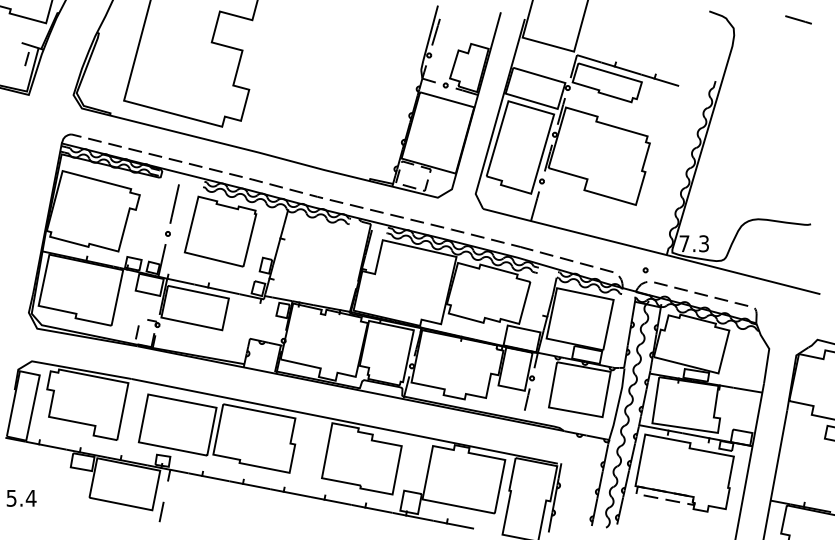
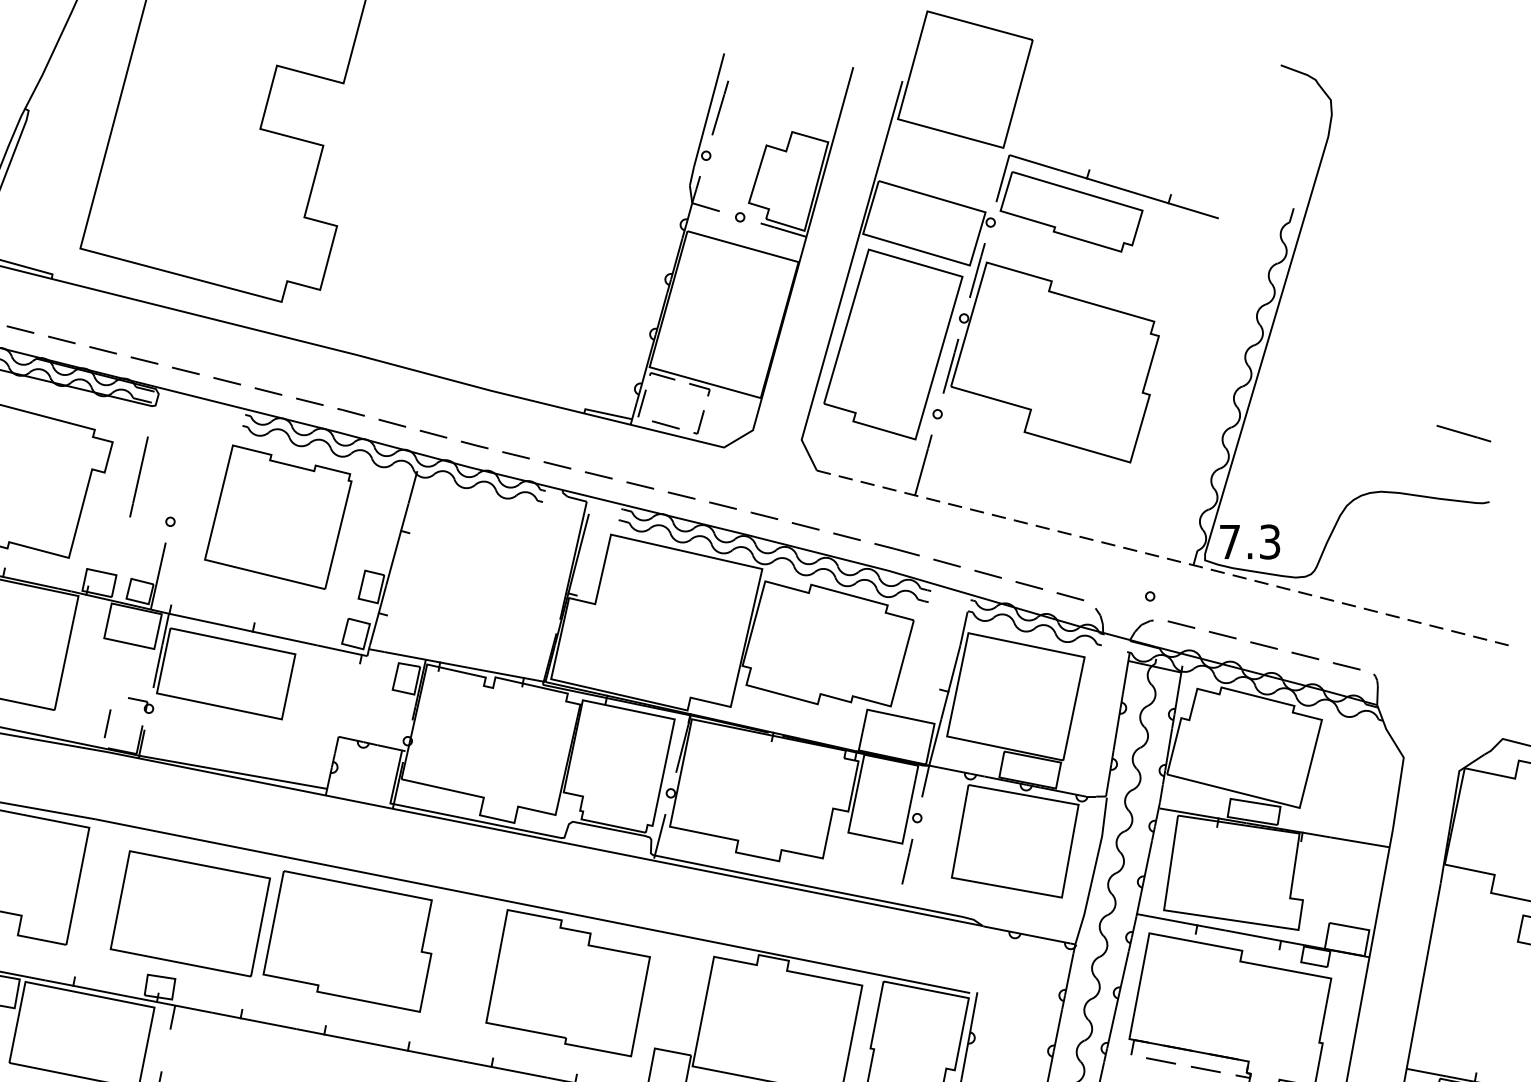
line: (798, 19) -> (1463, 432), moved
line: (174, 203) -> (138, 475), moved
line: (652, 251) -> (1164, 557), solid -> dashed

